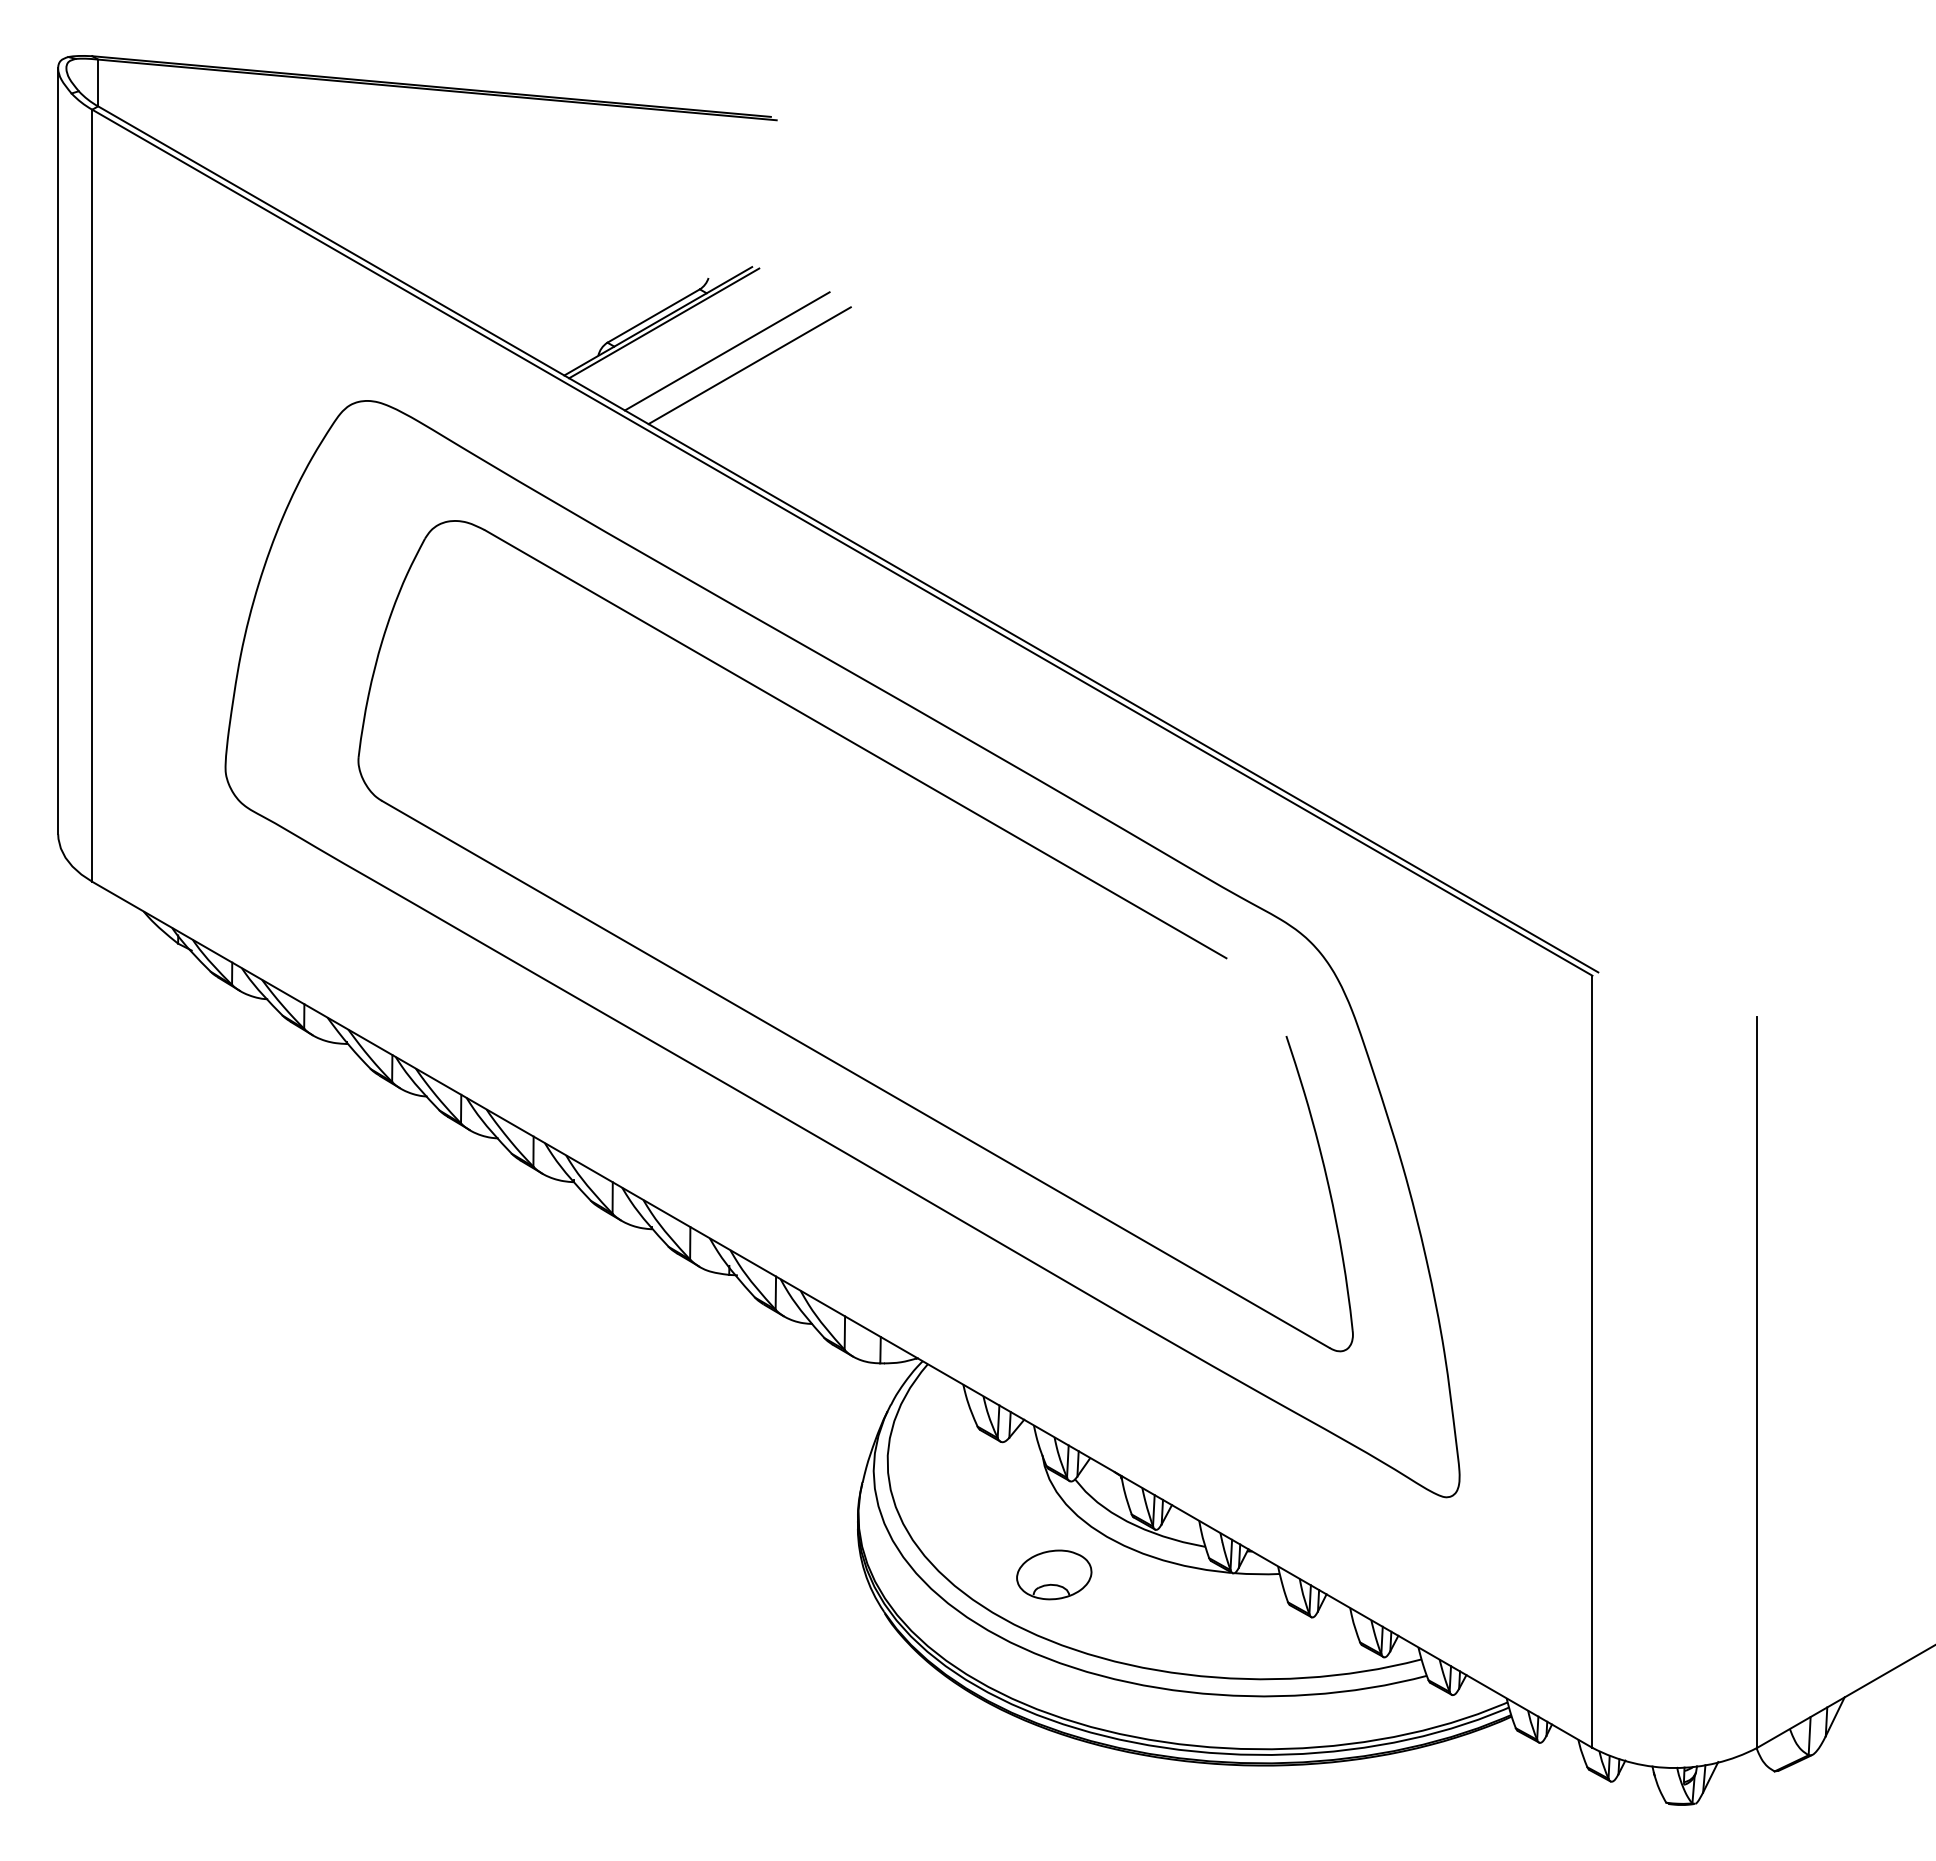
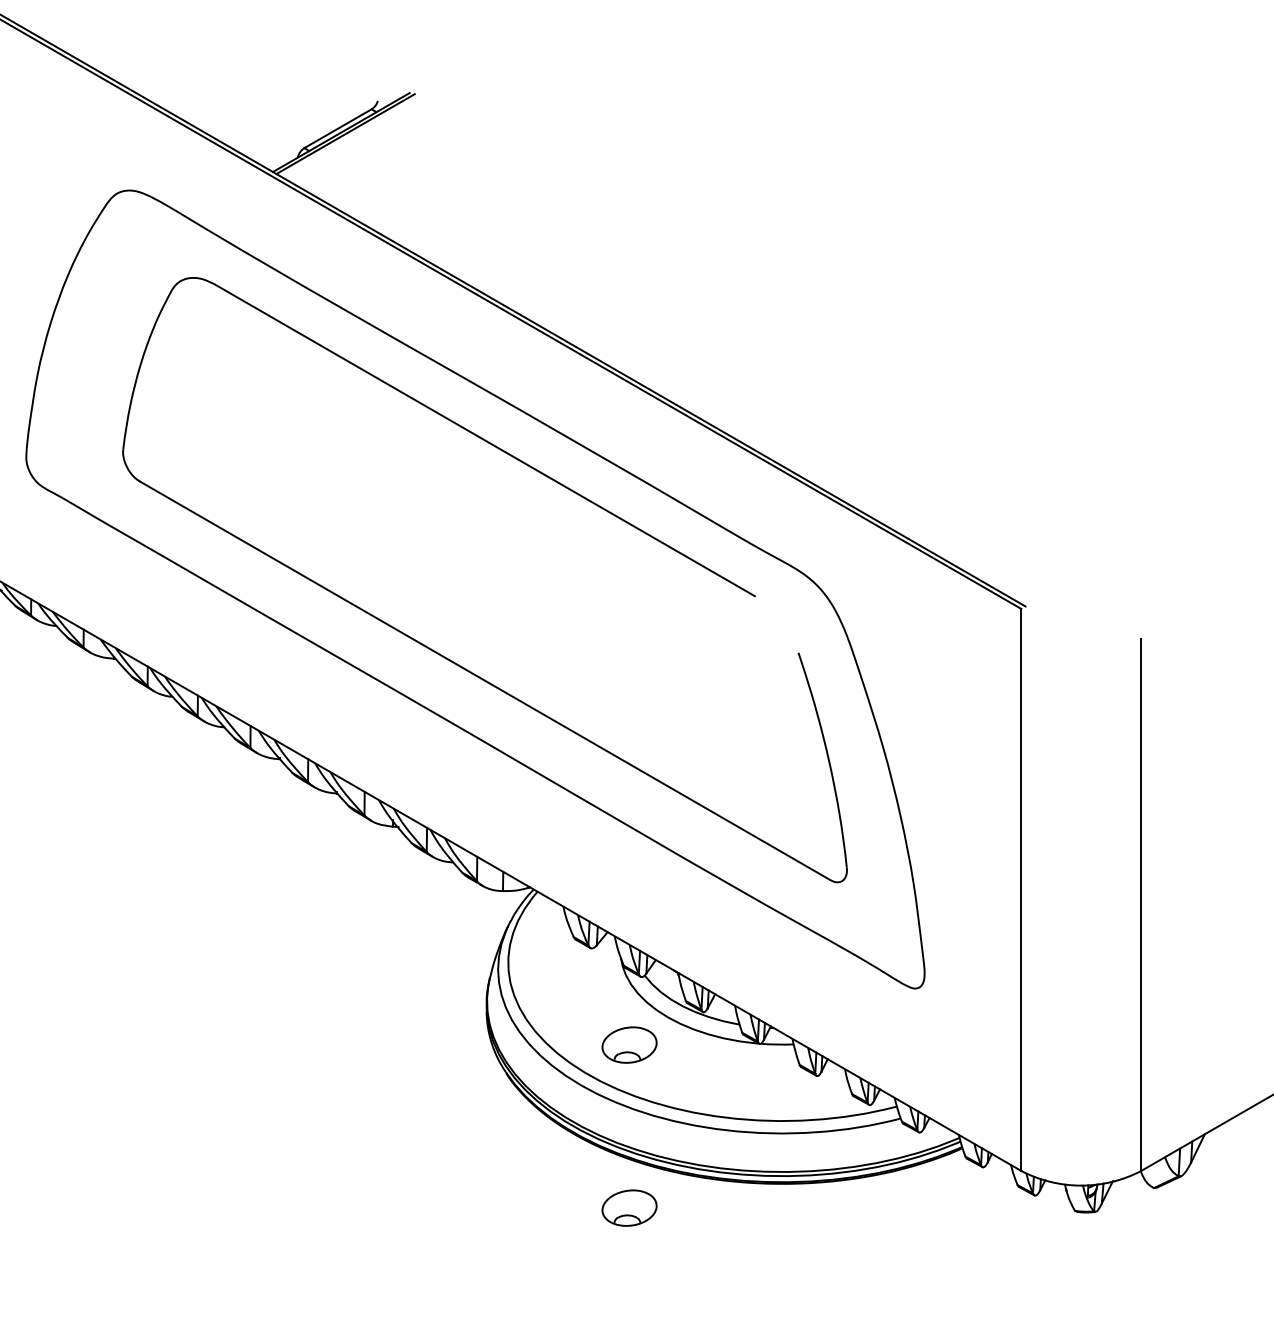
line: (726, 351) -> (390, 154), removed
line: (749, 365) -> (407, 164), removed
part: (1054, 1798) -> (629, 1207), added

